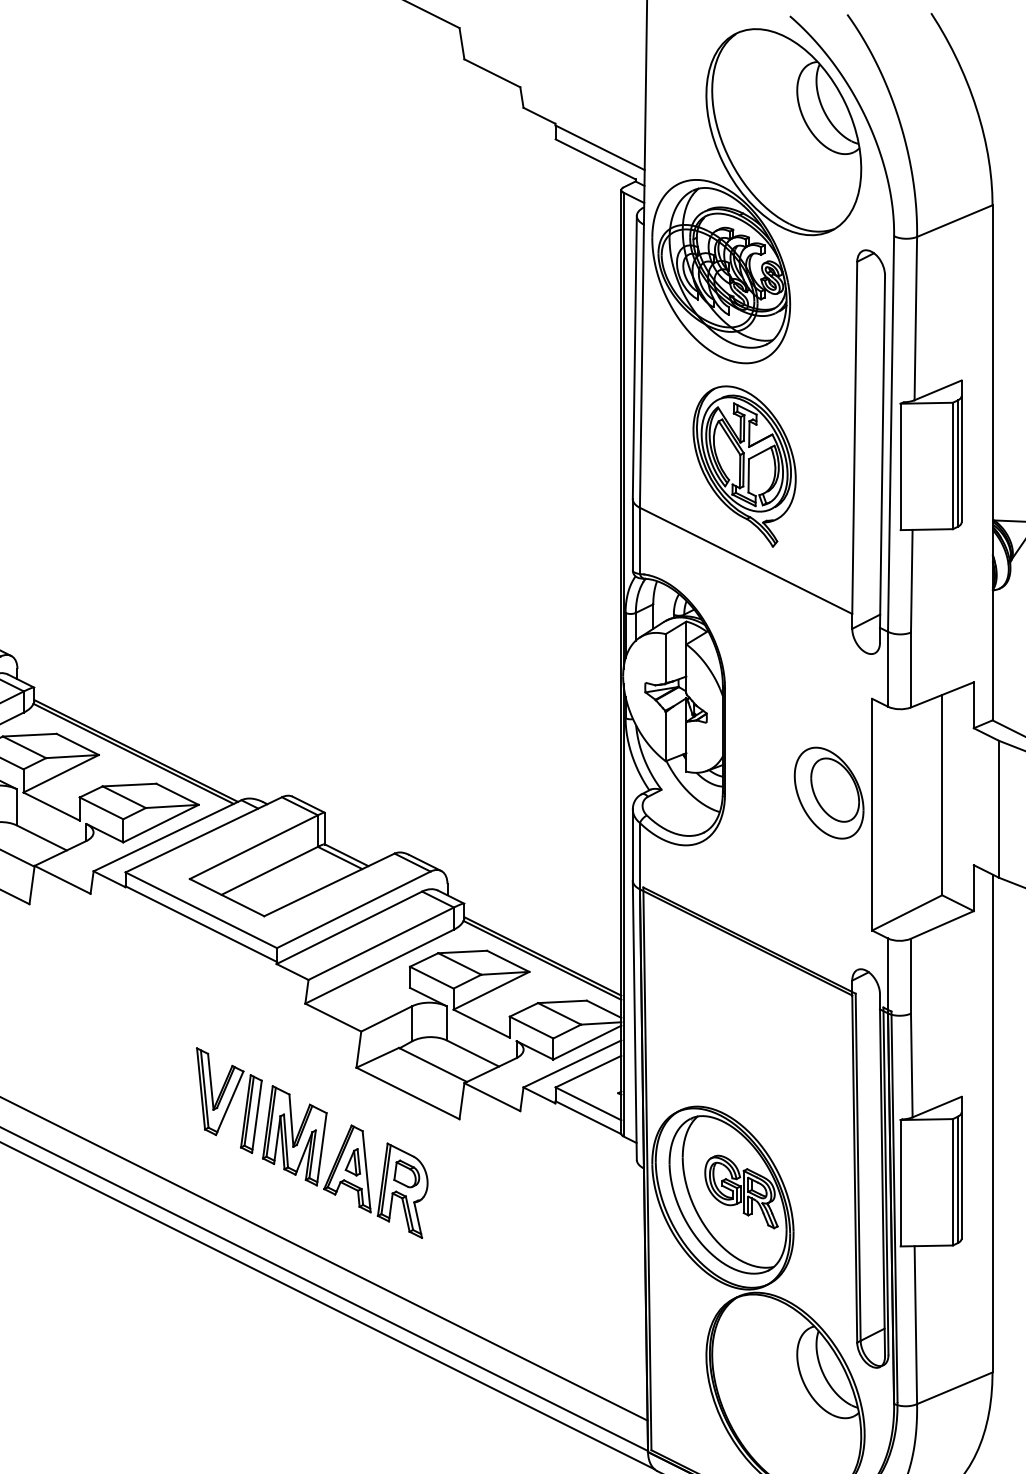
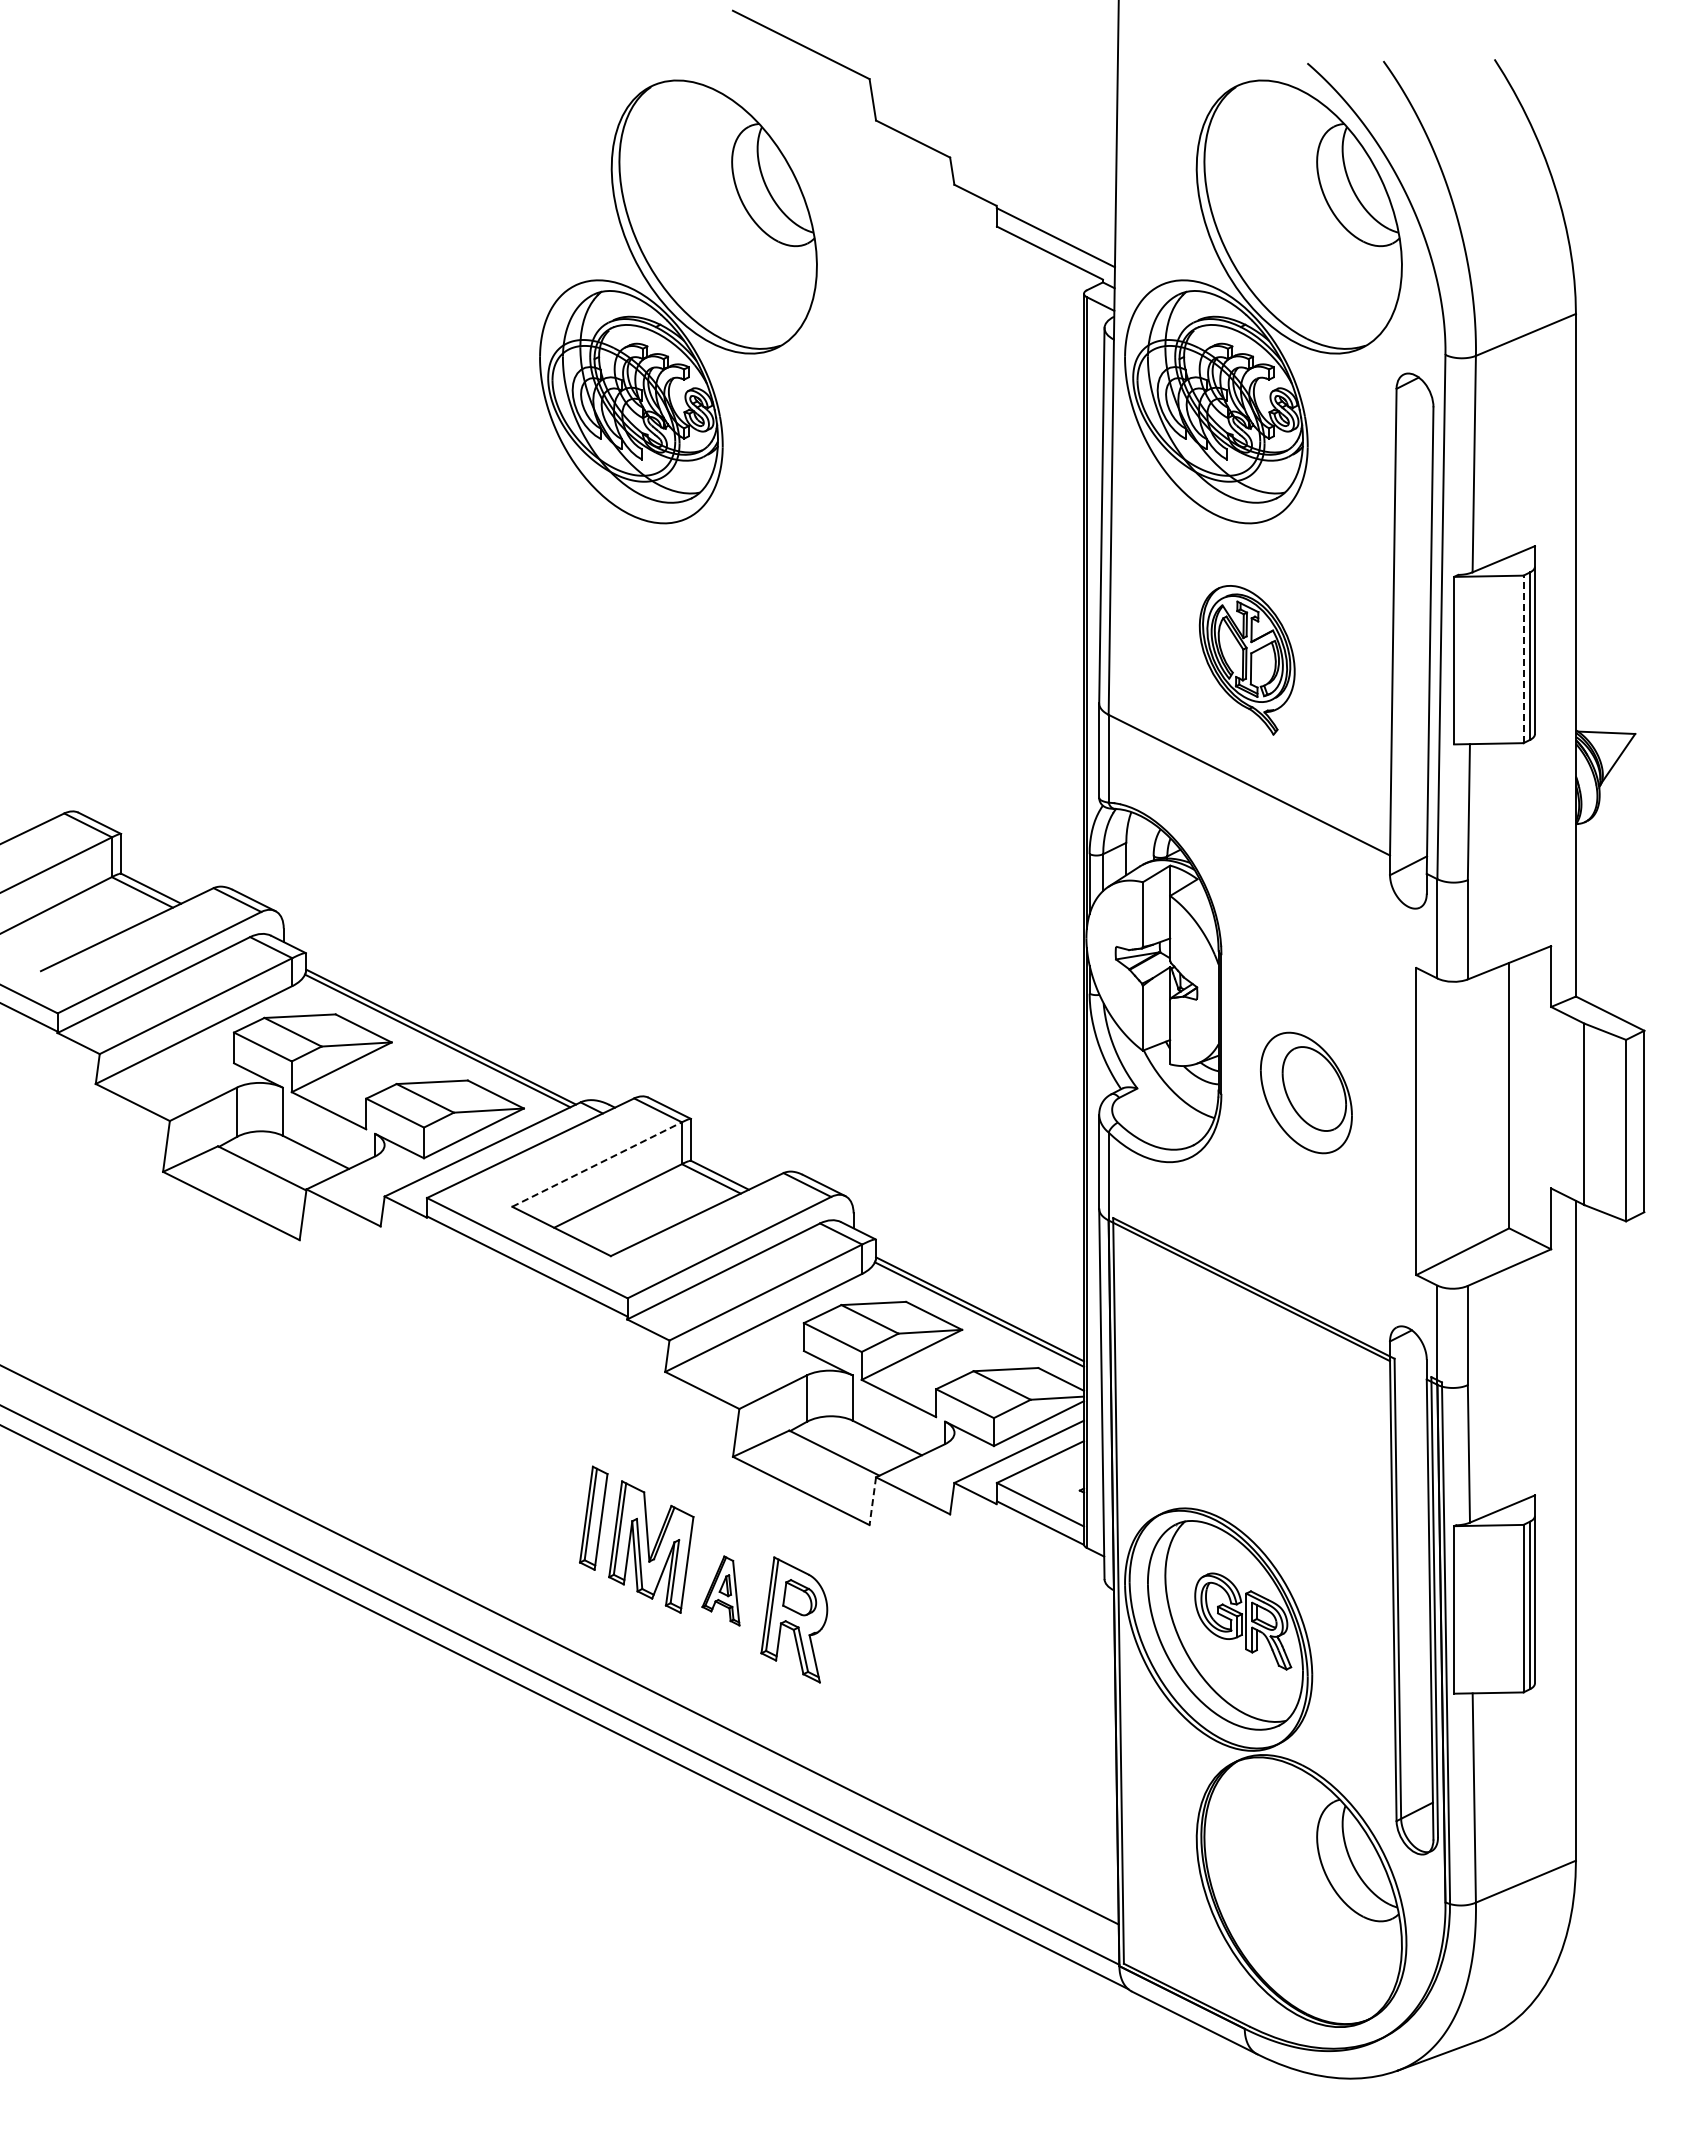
part: (315, 195) -> (678, 301), added
part: (743, 466) -> (1246, 660), size x0.7
line: (952, 466) -> (1523, 659), solid -> dashed
part: (829, 792) -> (1306, 1092), moved
line: (254, 847) -> (597, 1164), solid -> dashed
part: (220, 1091) -> (552, 1488), removed
line: (461, 1101) -> (872, 1501), solid -> dashed
part: (347, 1168) -> (720, 1590), size x0.6

